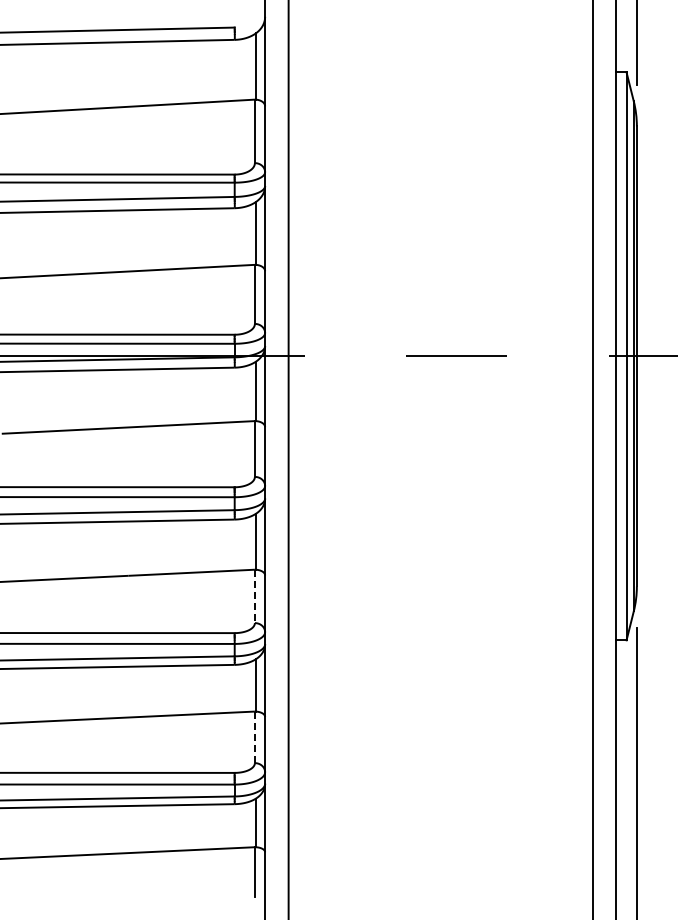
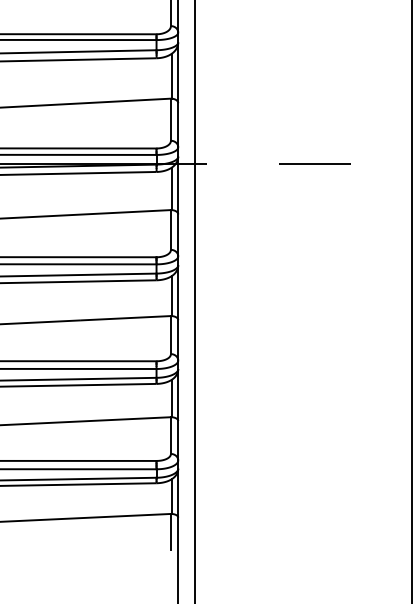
line: (254, 596) -> (170, 335), dashed -> solid
line: (254, 737) -> (170, 435), dashed -> solid

